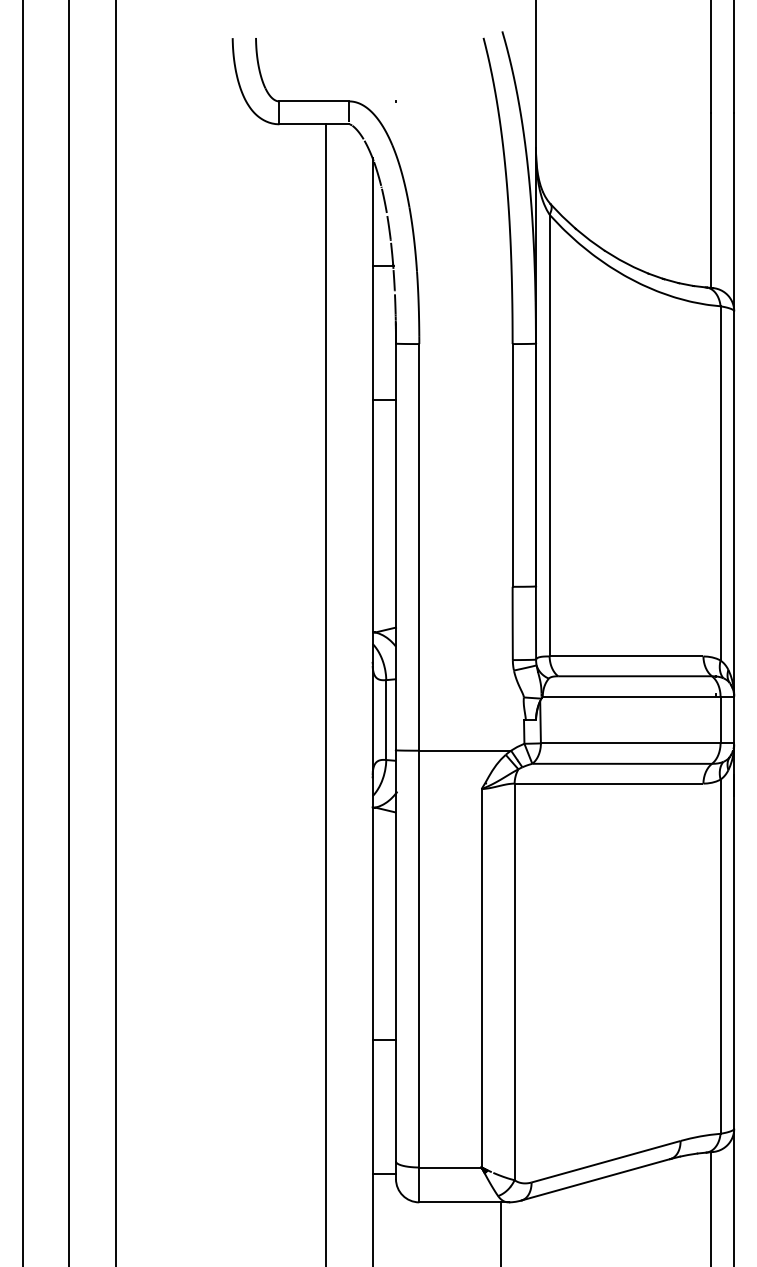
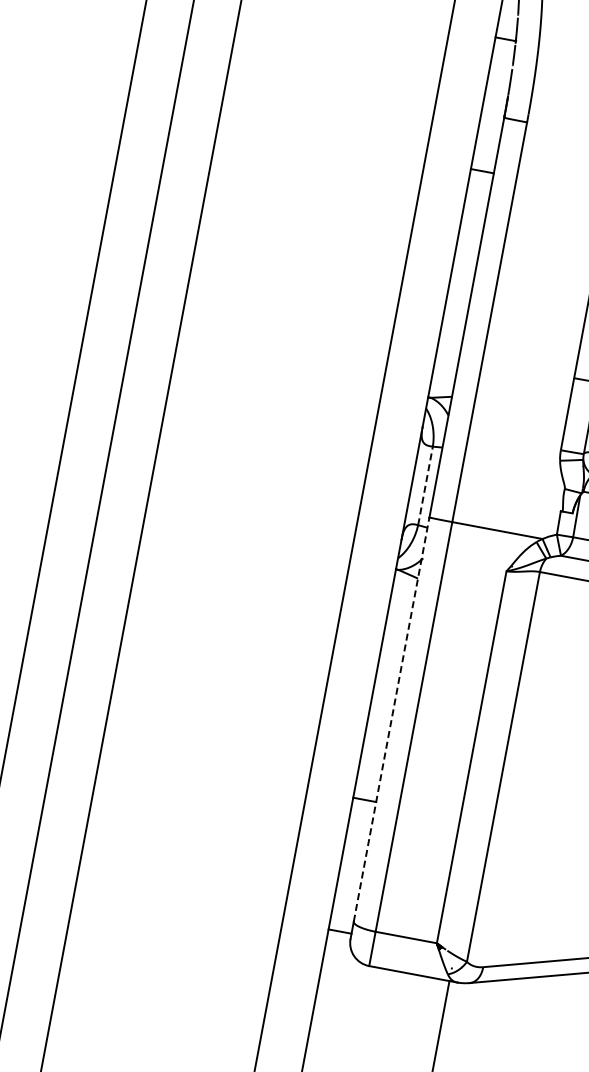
line: (386, 720) -> (425, 486), solid -> dashed
line: (395, 955) -> (391, 719), solid -> dashed

